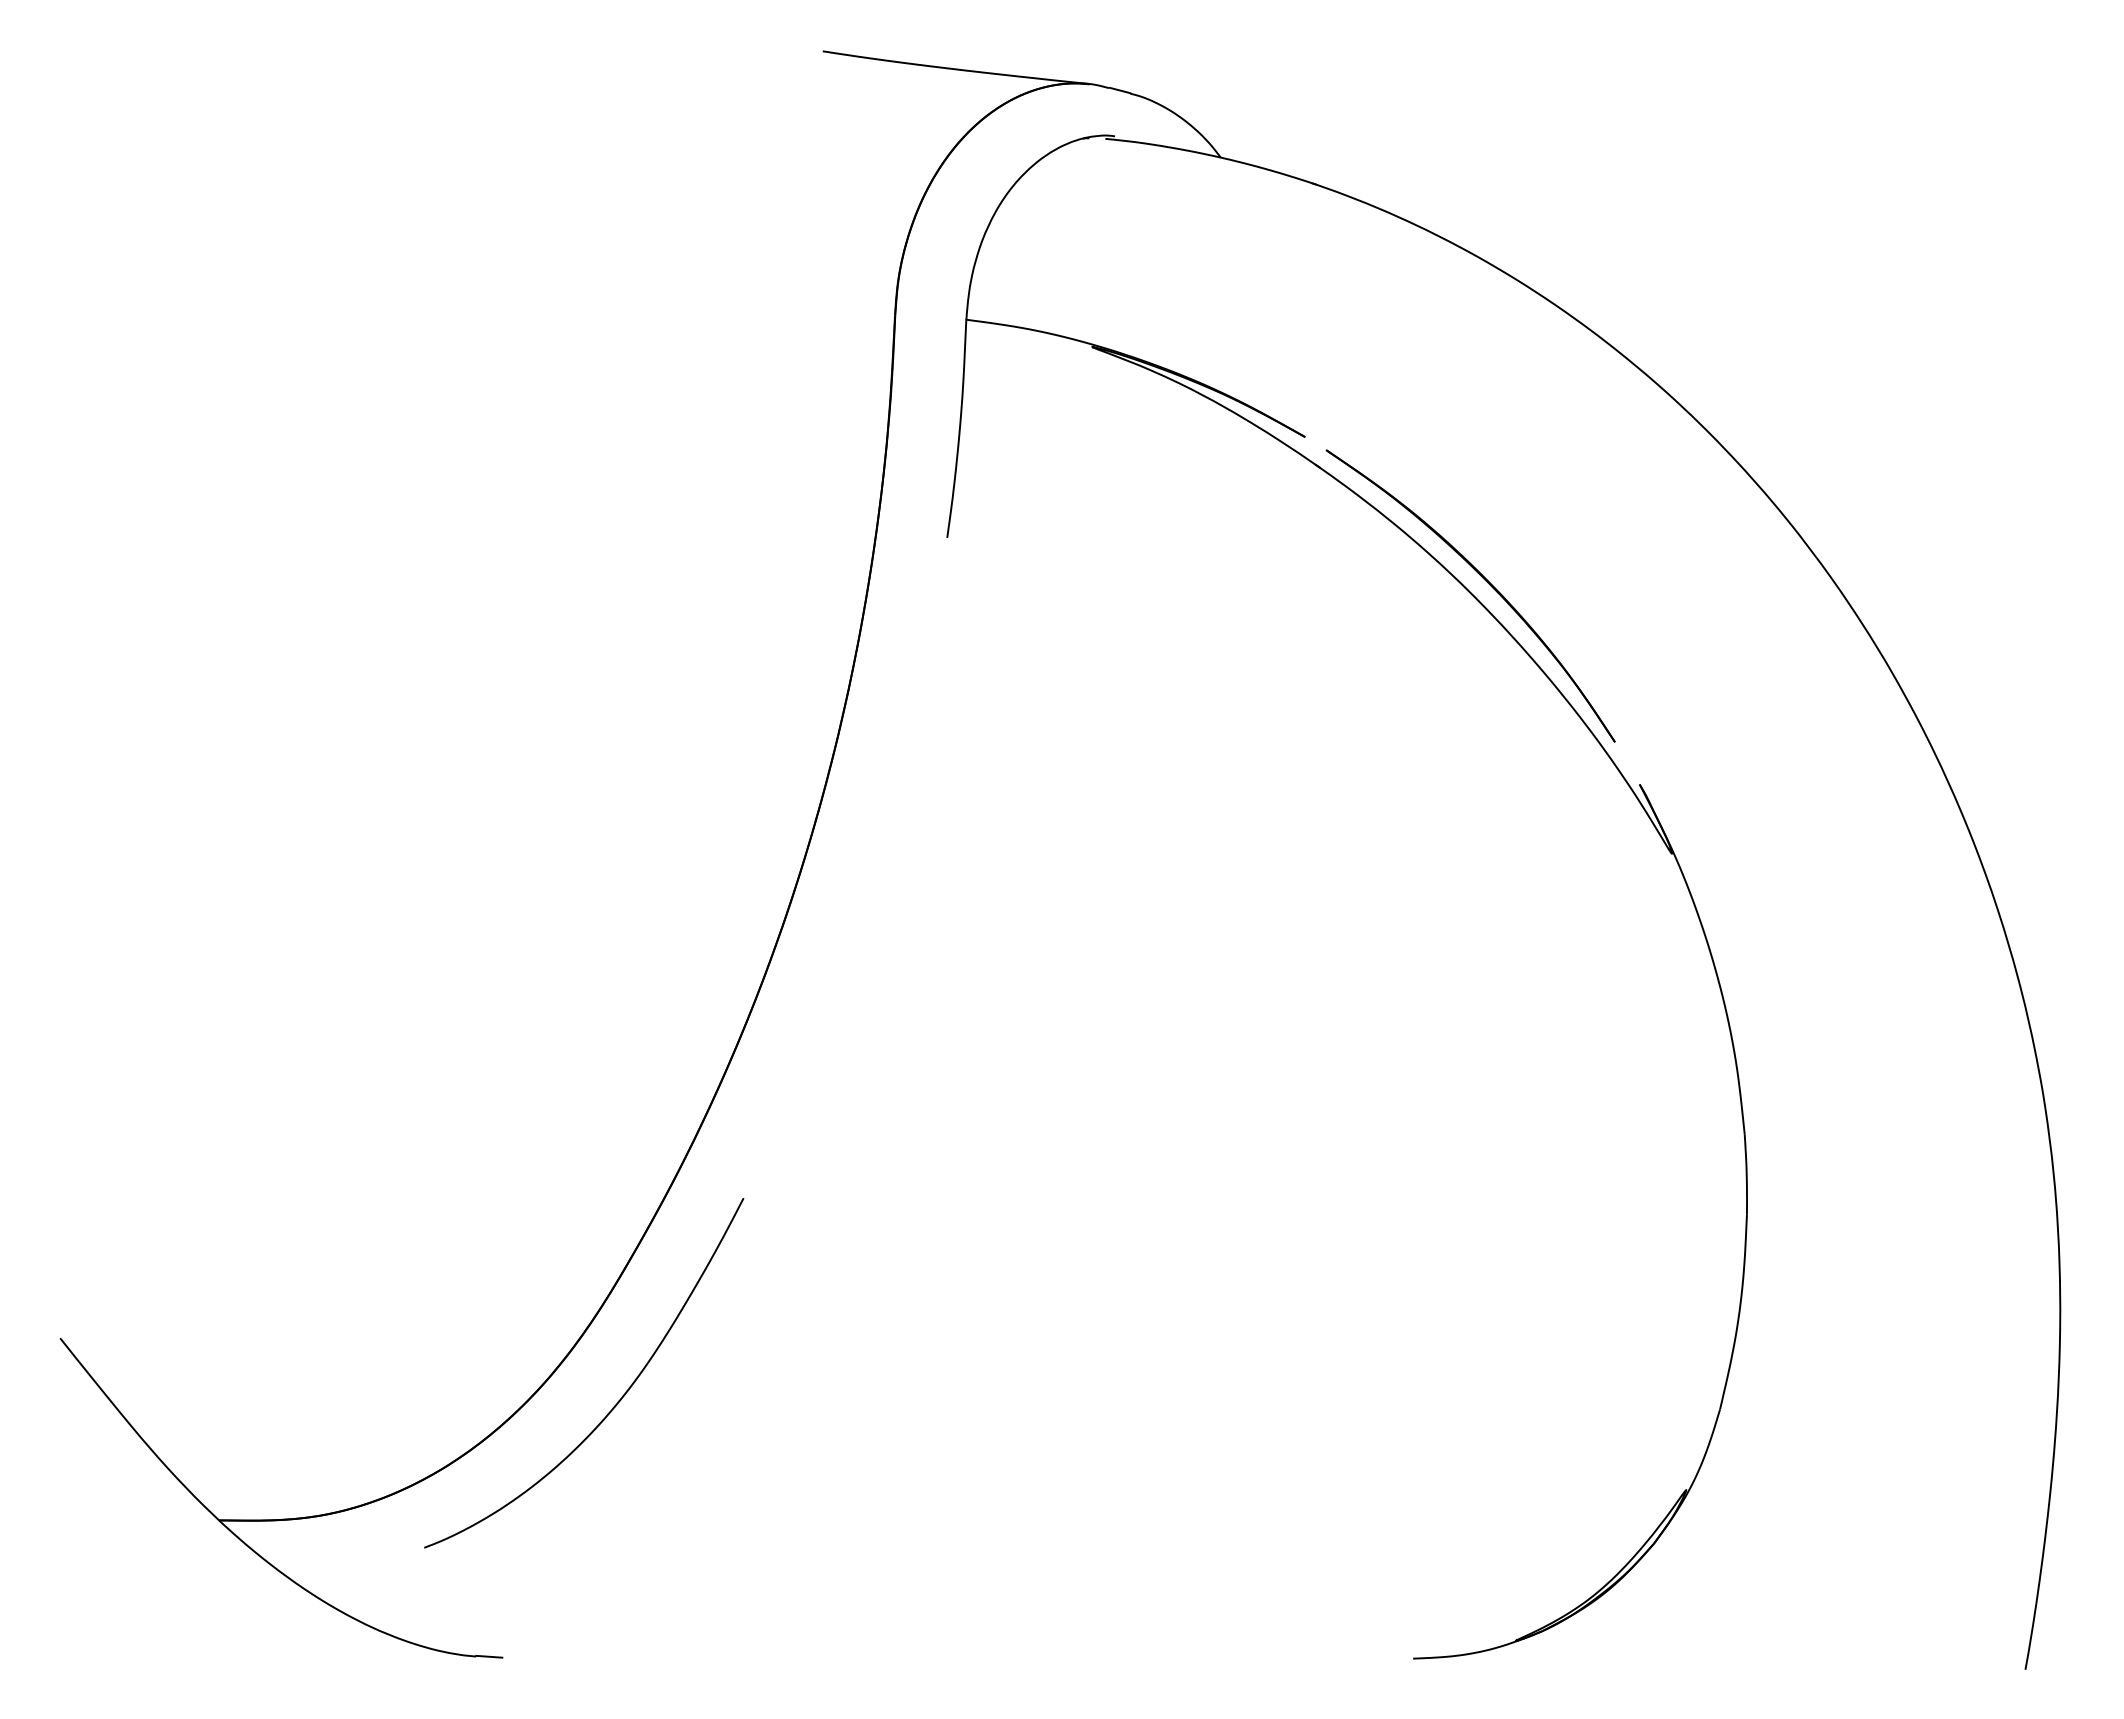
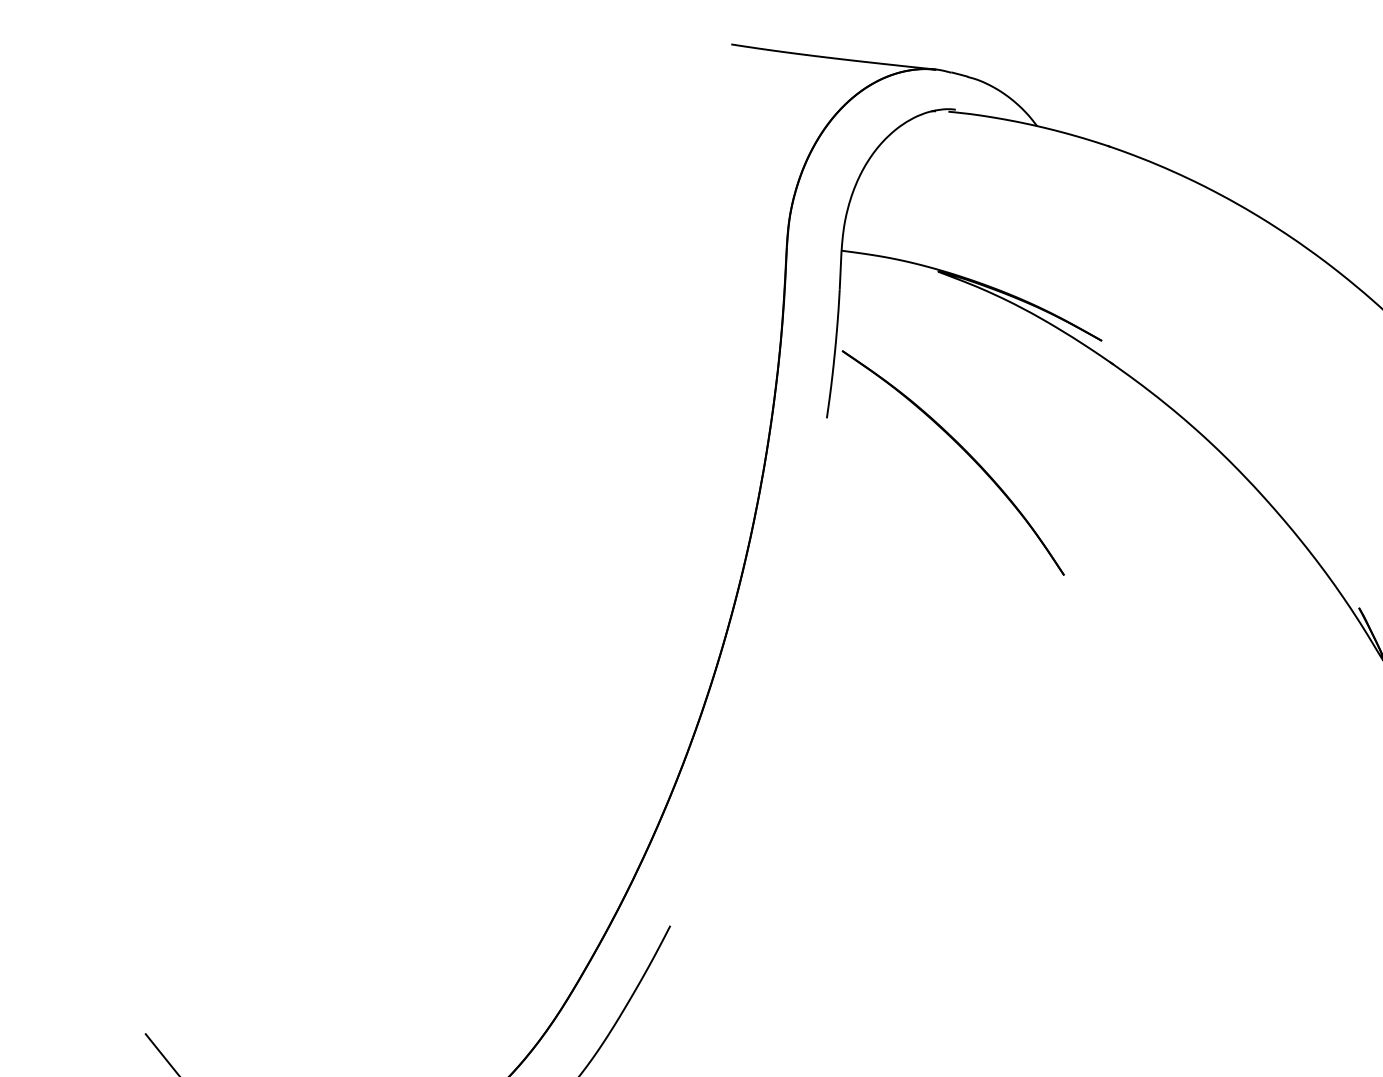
part: (1484, 580) -> (963, 451), moved

